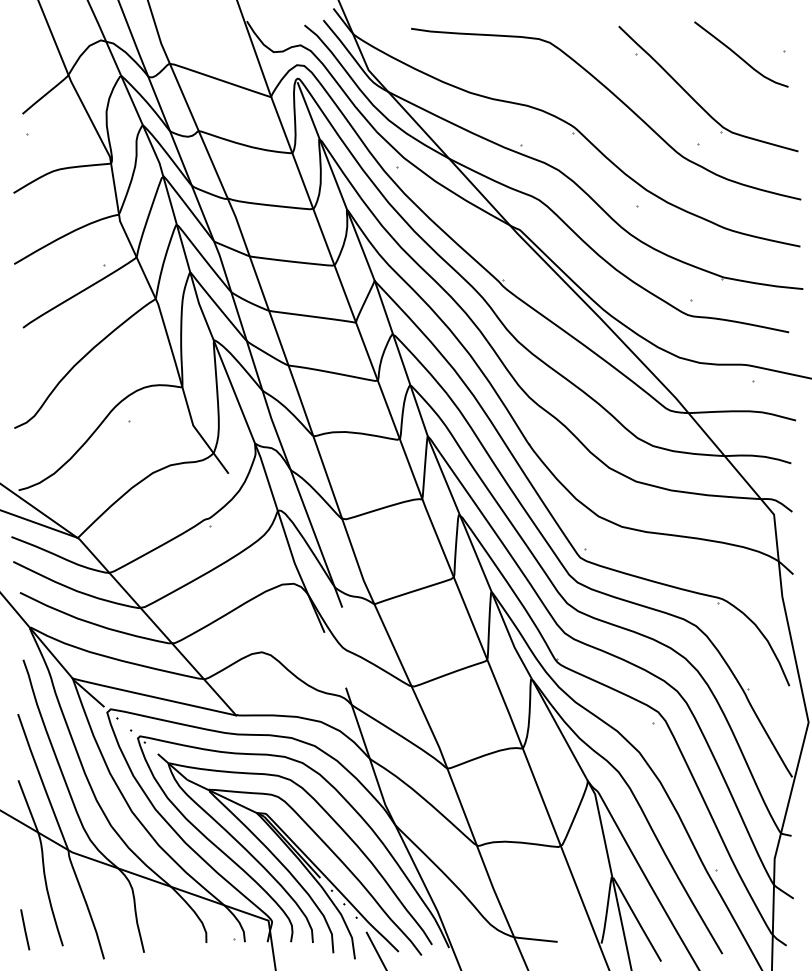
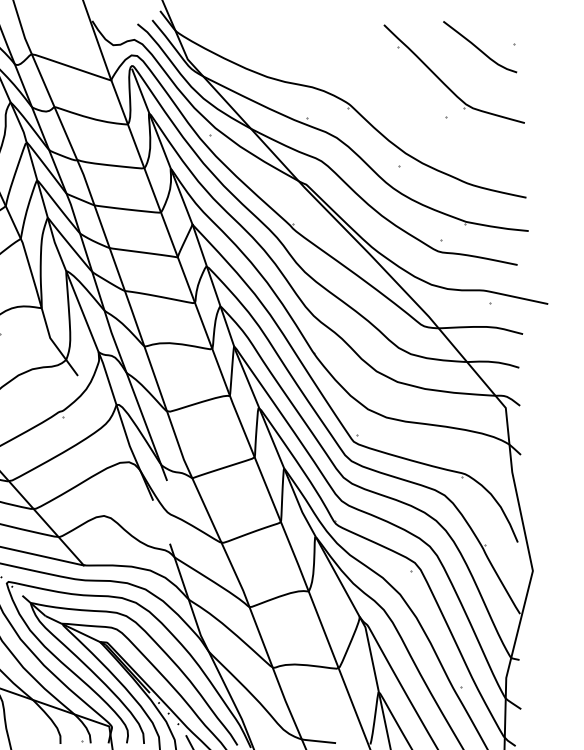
curve: (616, 98) -> (382, 81), removed

